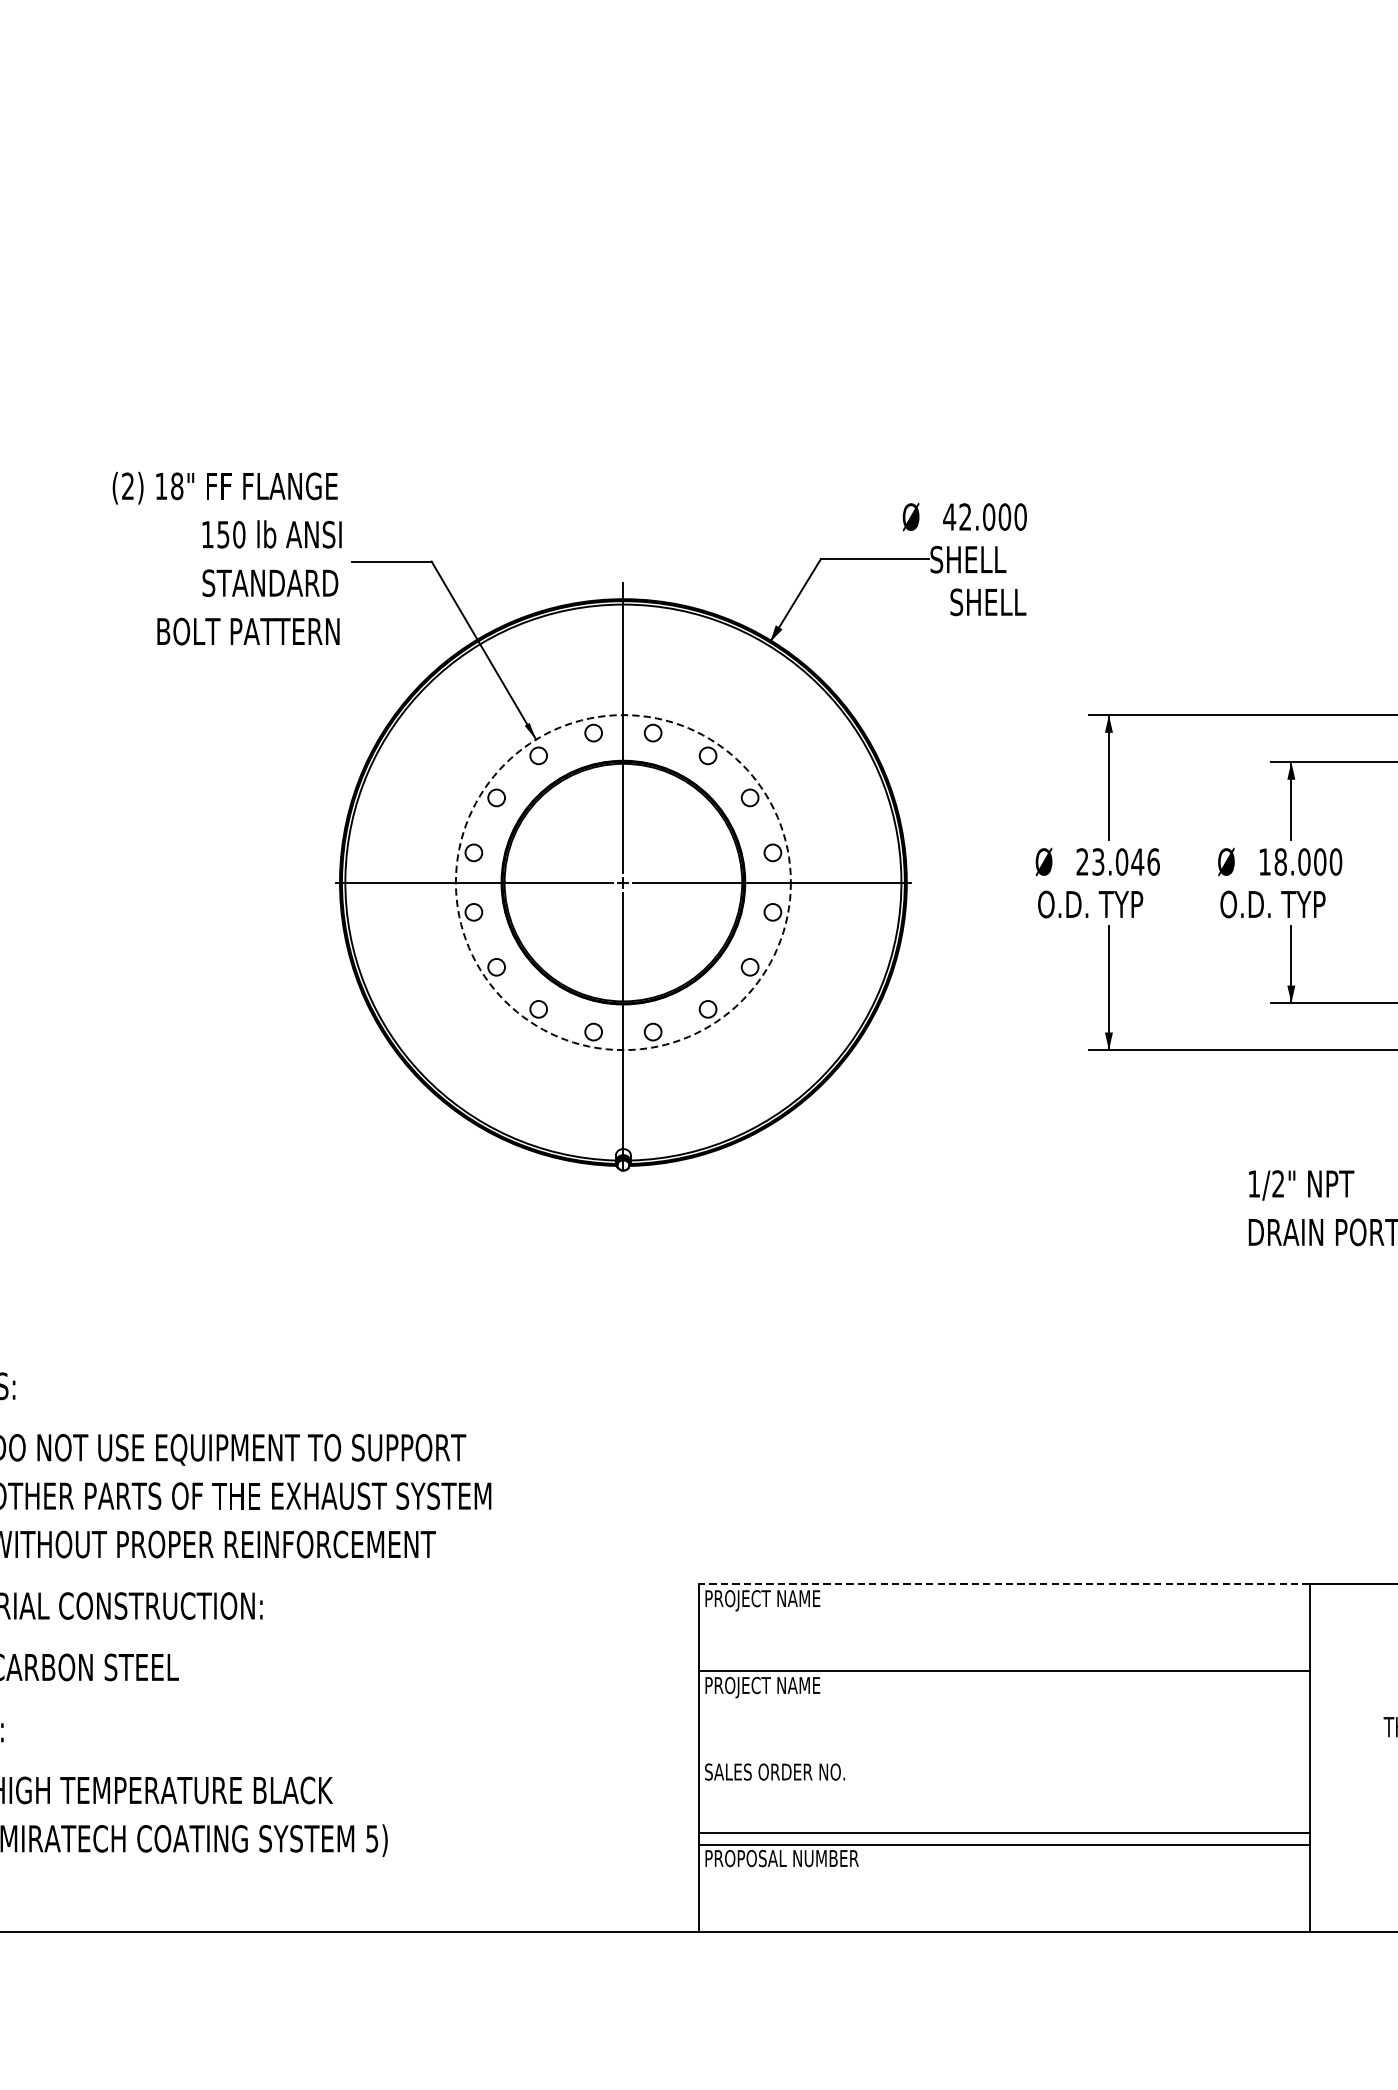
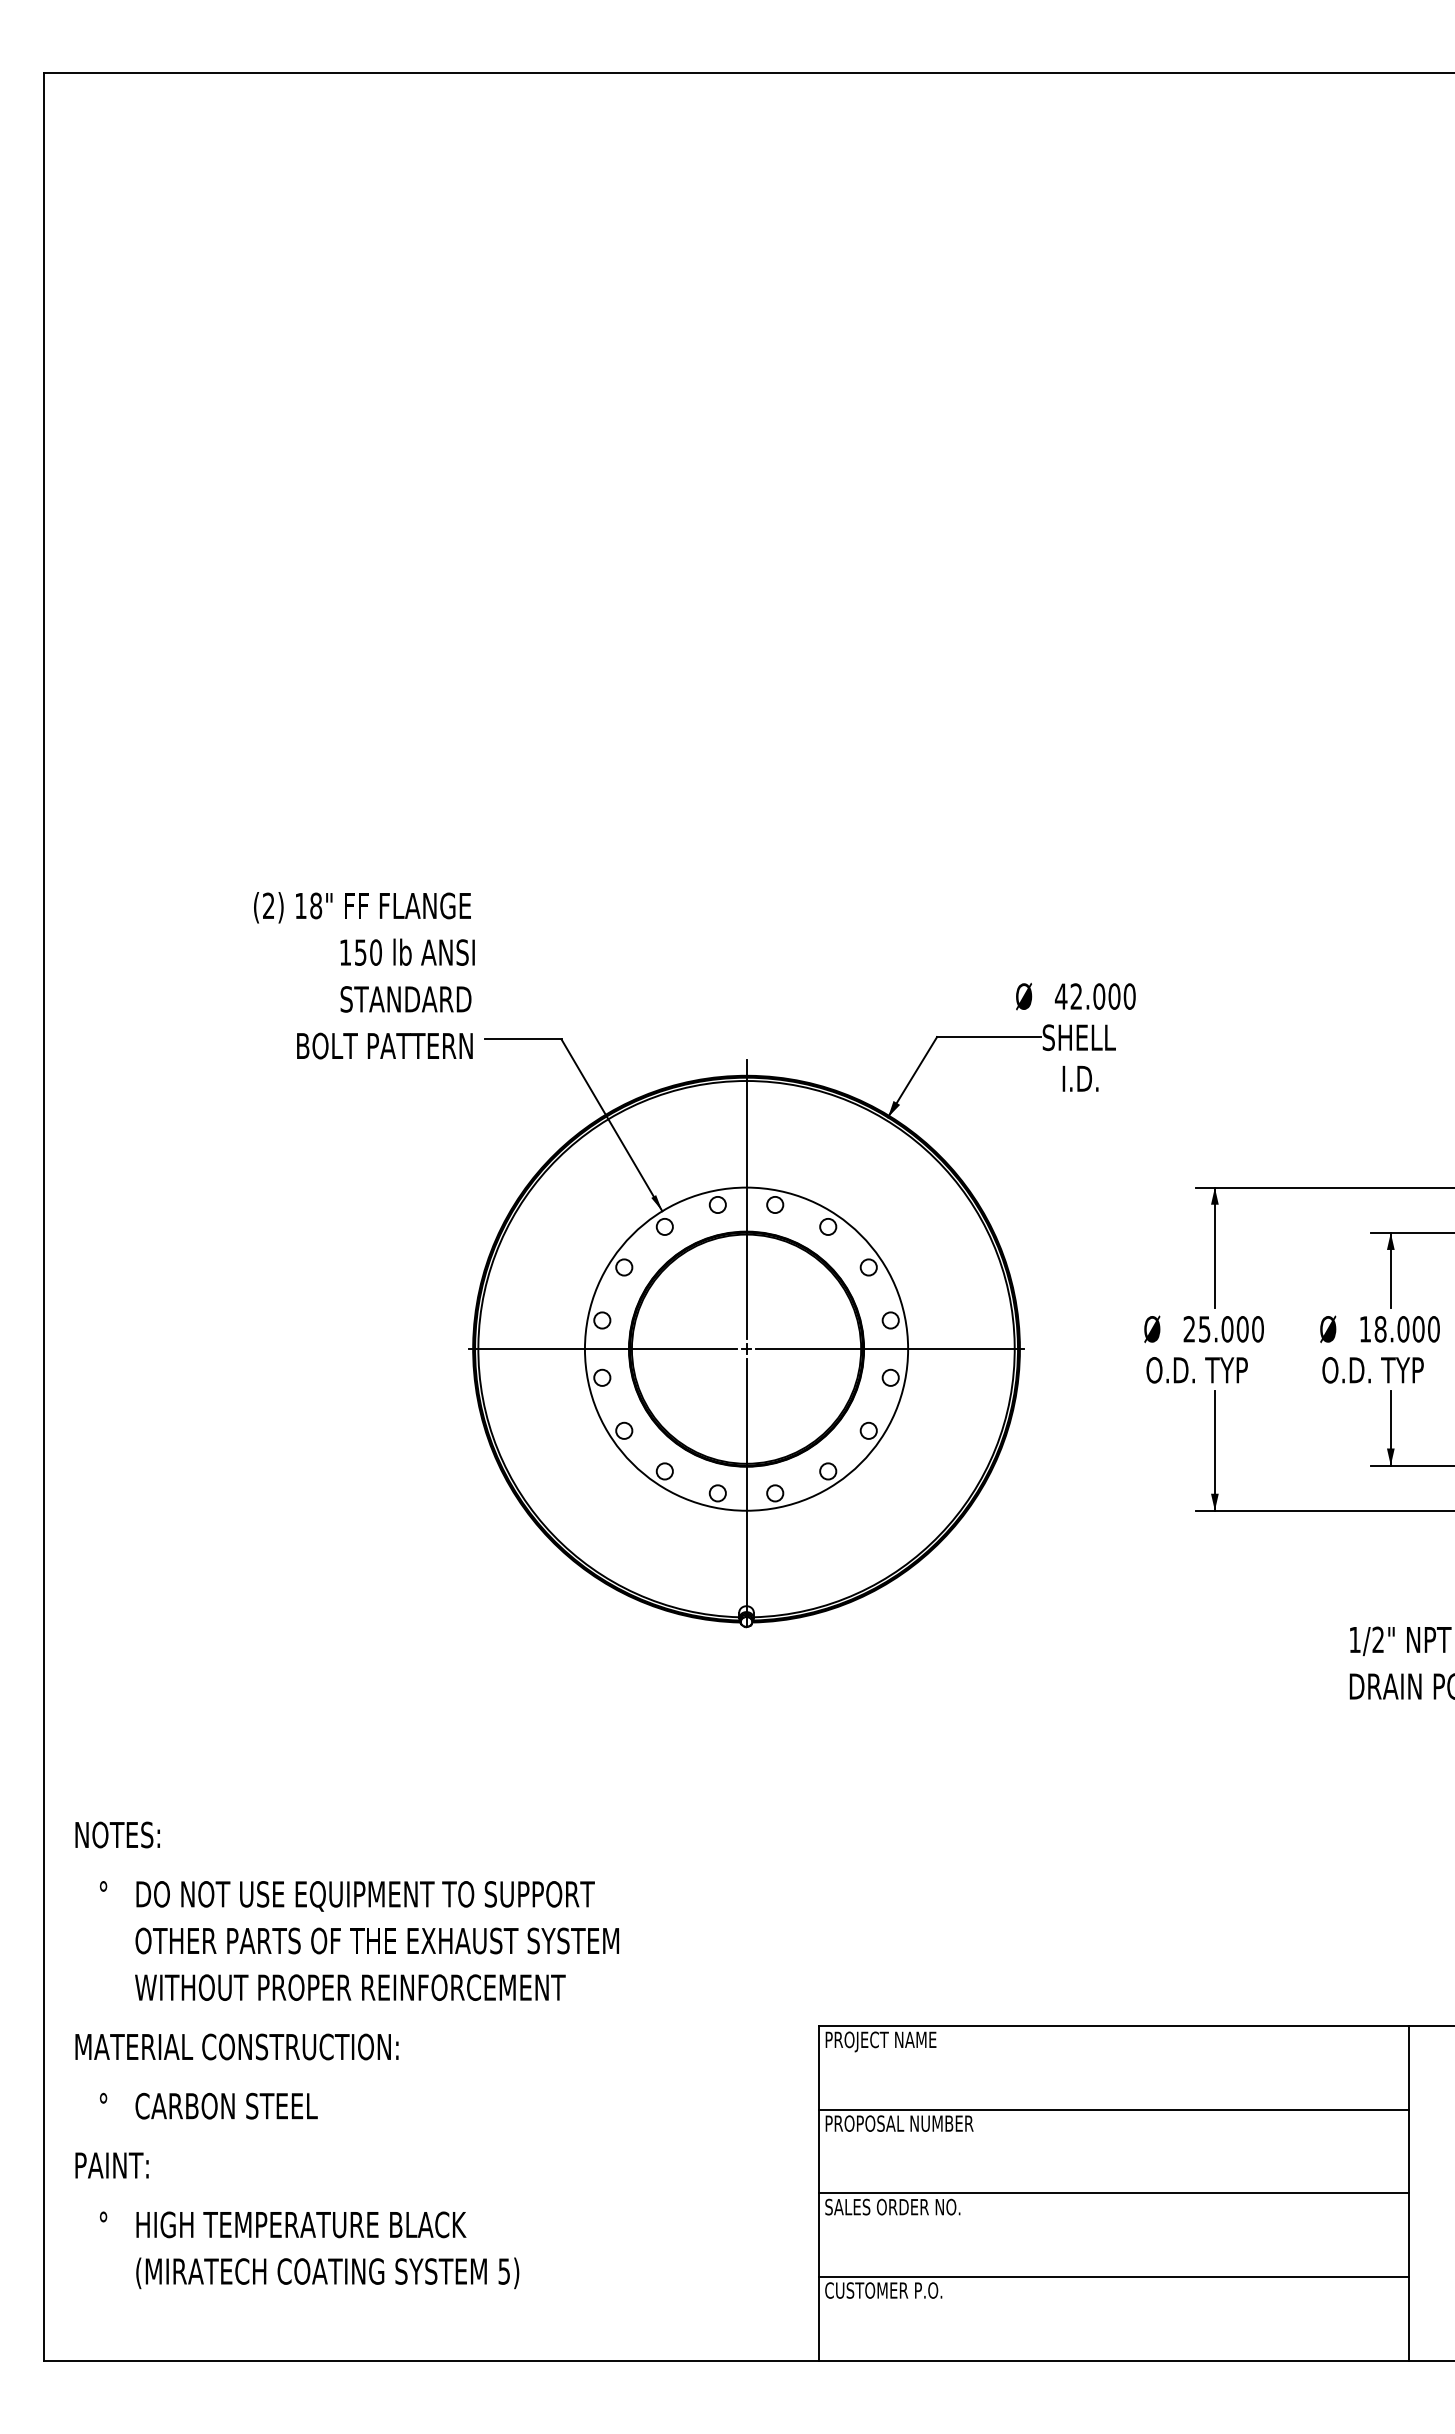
text: (227, 558) -> (364, 975), moved
text: (988, 601) -> (1098, 1078), SHELL -> I.D.
text: (1126, 862) -> (1231, 1329), 23.046 -> 25.000
circle: (623, 881) -> (746, 1348), dashed -> solid
line: (1003, 1583) -> (1113, 2025), dashed -> solid
text: (796, 1687) -> (913, 2125), PROJECT NAME -> PROPOSAL NUMBER
line: (1003, 1832) -> (1113, 2193), moved
text: (781, 1858) -> (899, 2290), PROPOSAL NUMBER -> CUSTOMER P.O.

